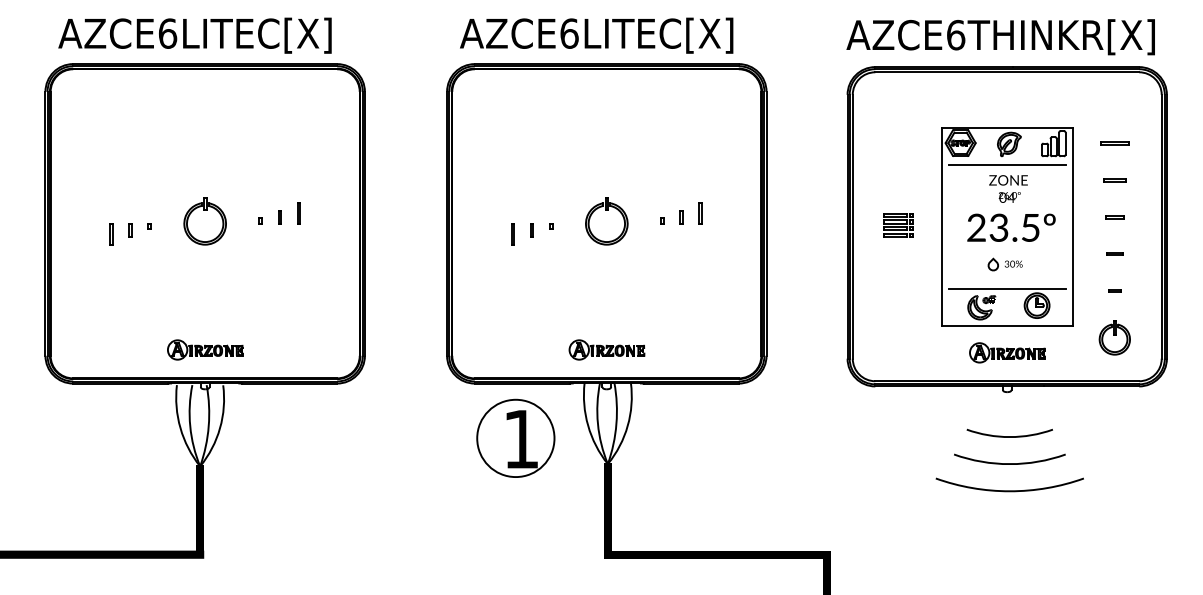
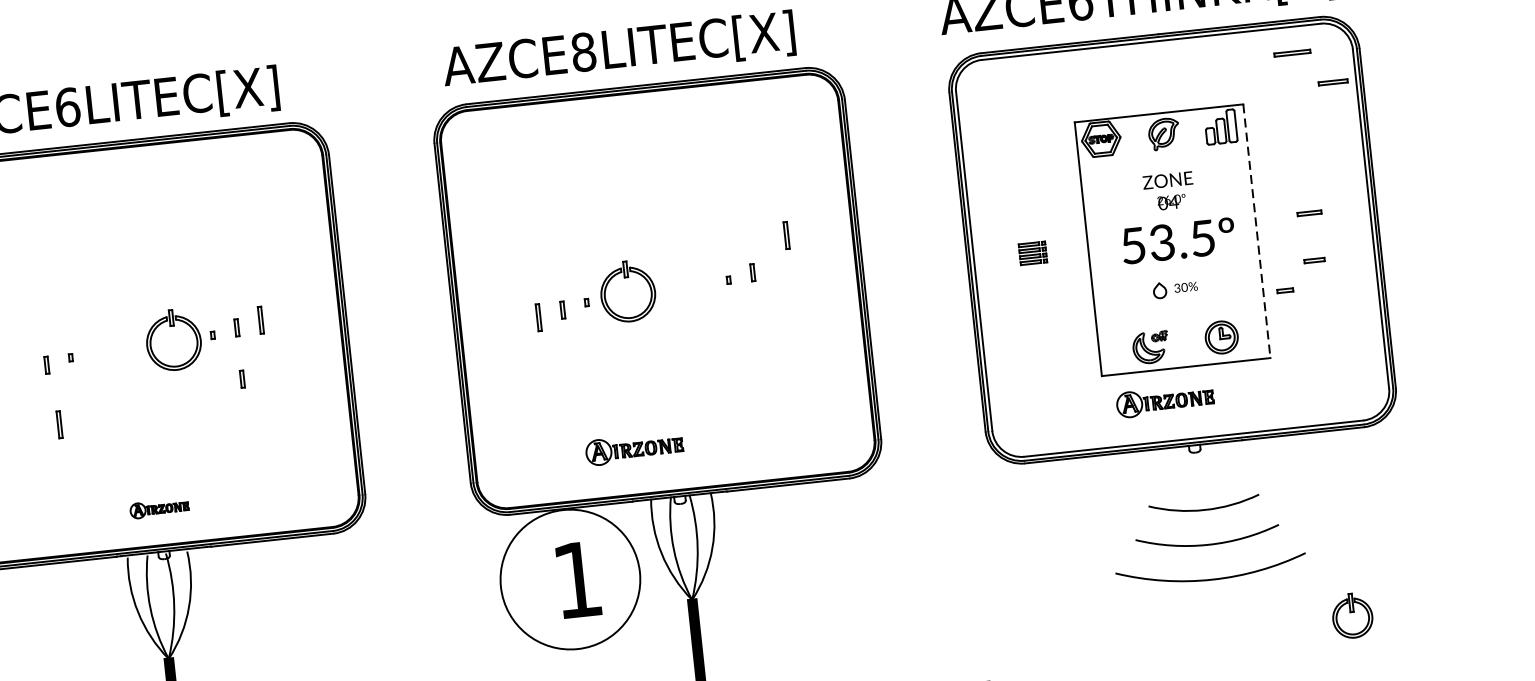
text: (569, 33) -> (583, 52), AZCE6LITEC[X] -> AZCE8LITEC[X]
line: (1114, 142) -> (1291, 51), moved
line: (1006, 164) -> (1163, 160), removed
line: (1114, 179) -> (1332, 81), moved
part: (606, 210) -> (626, 277), moved
line: (699, 213) -> (785, 235), moved
part: (204, 221) -> (172, 340), moved
part: (898, 225) -> (1032, 253), size x0.7
line: (1072, 226) -> (1256, 230), solid -> dashed
text: (976, 227) -> (1133, 245), 23.5º -> 53.5º
line: (110, 234) -> (58, 425), moved
part: (279, 257) -> (241, 379), added
line: (1006, 288) -> (1180, 319), removed
part: (1114, 290) -> (1284, 290), moved
part: (1114, 337) -> (1352, 615), moved
part: (205, 349) -> (159, 507), size x0.6
part: (606, 349) -> (633, 448), moved
part: (1007, 352) -> (1165, 400), moved
circle: (515, 438) -> (569, 579), size x1.4

